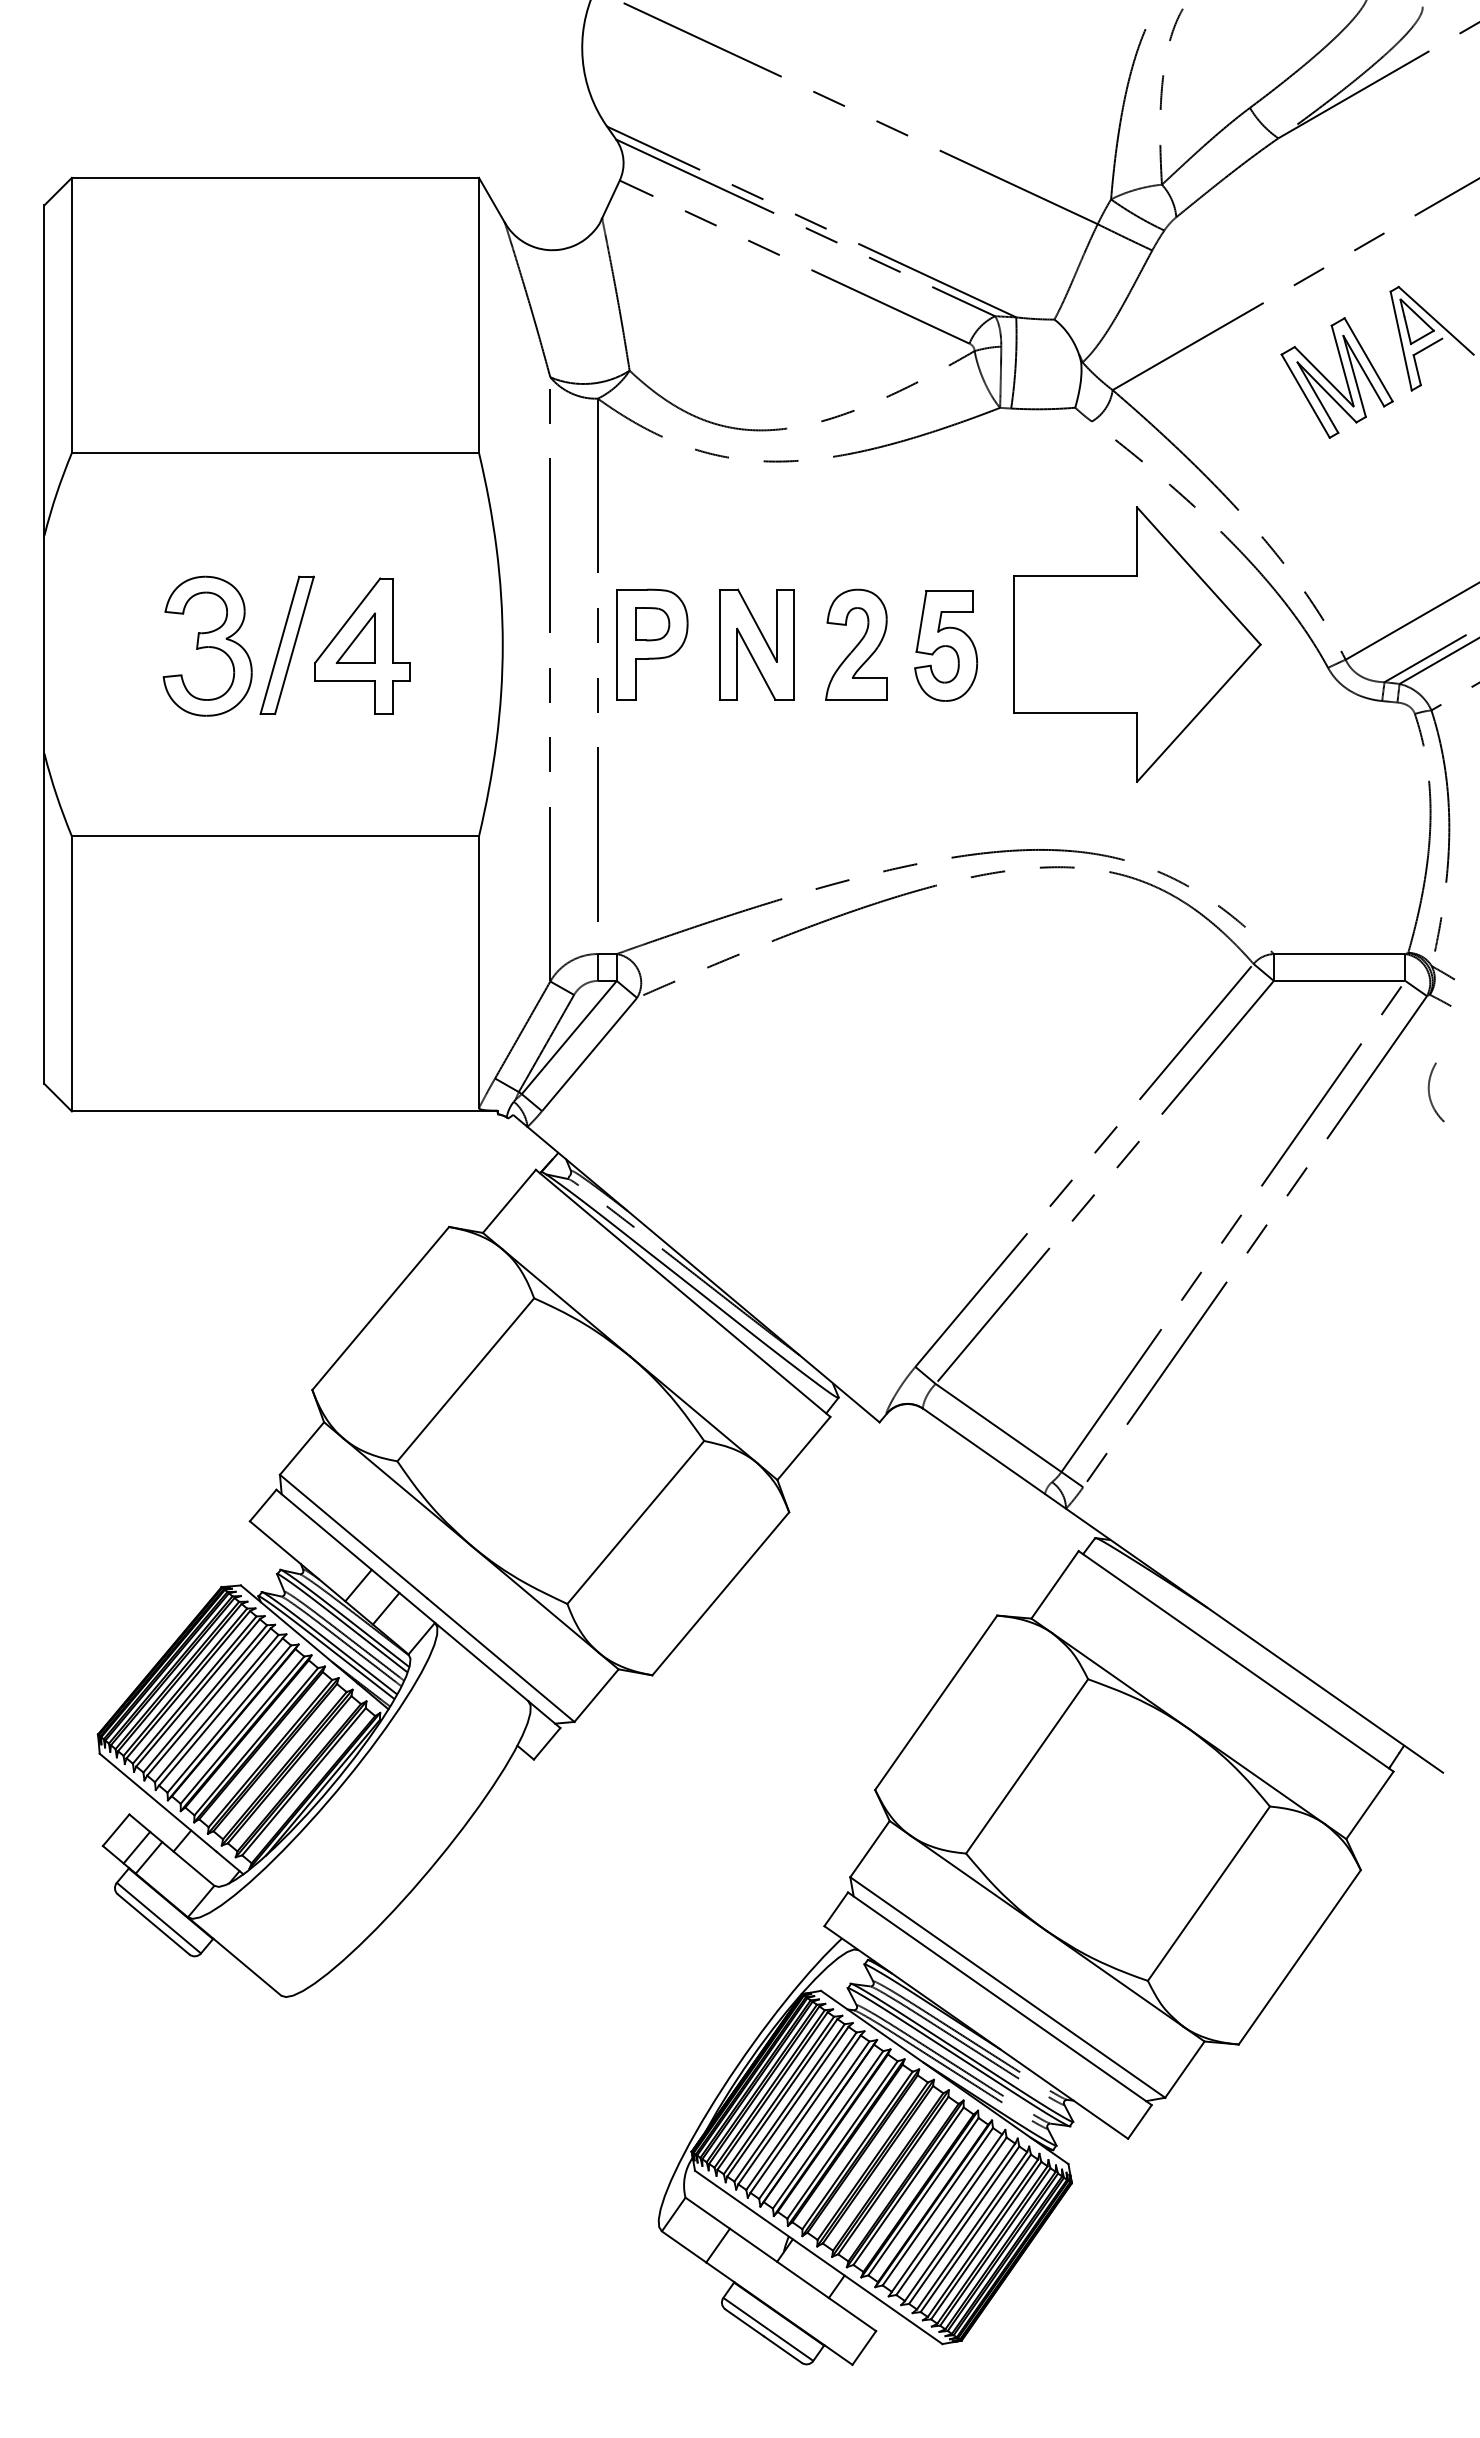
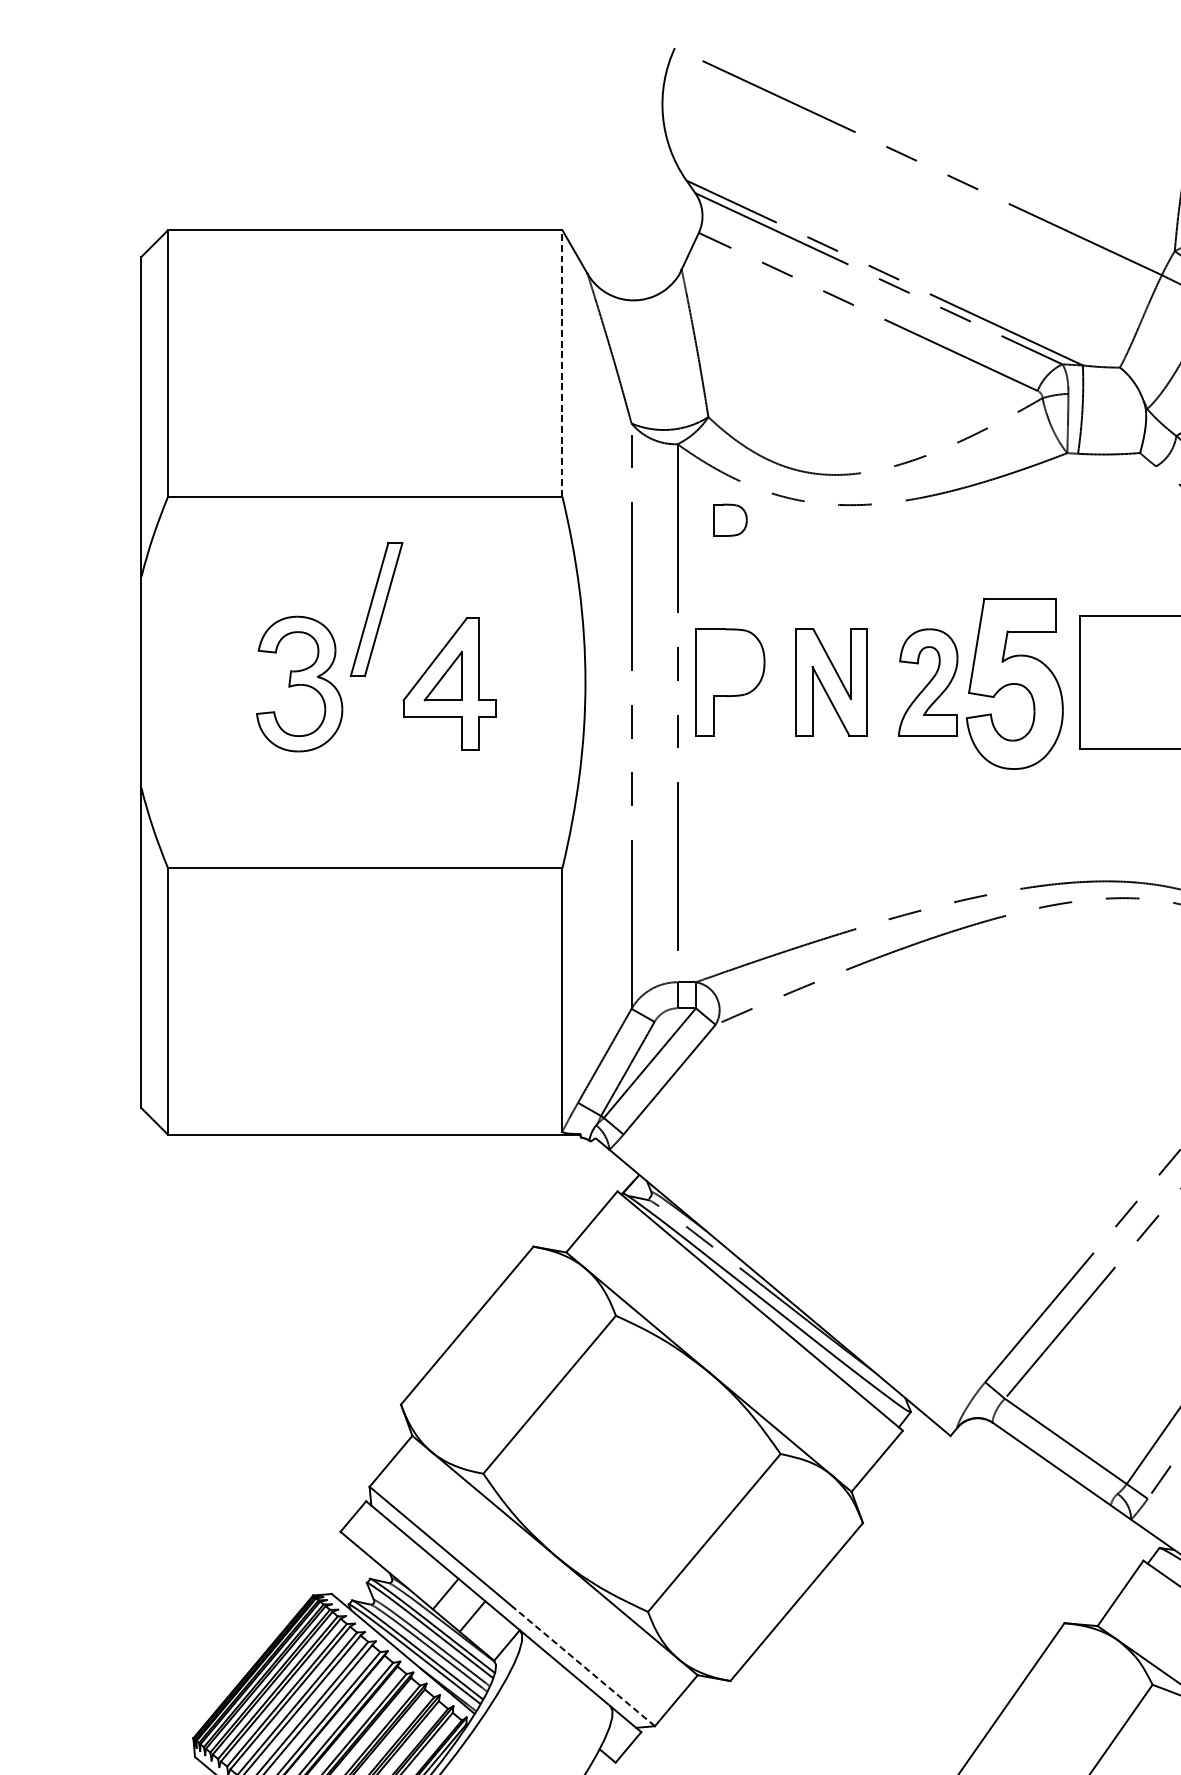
line: (479, 315) -> (562, 363), solid -> dashed
part: (652, 624) -> (730, 520), moved
part: (286, 644) -> (375, 608), moved
part: (946, 645) -> (1015, 683), size x1.6
line: (500, 1659) -> (583, 1665), solid -> dashed

